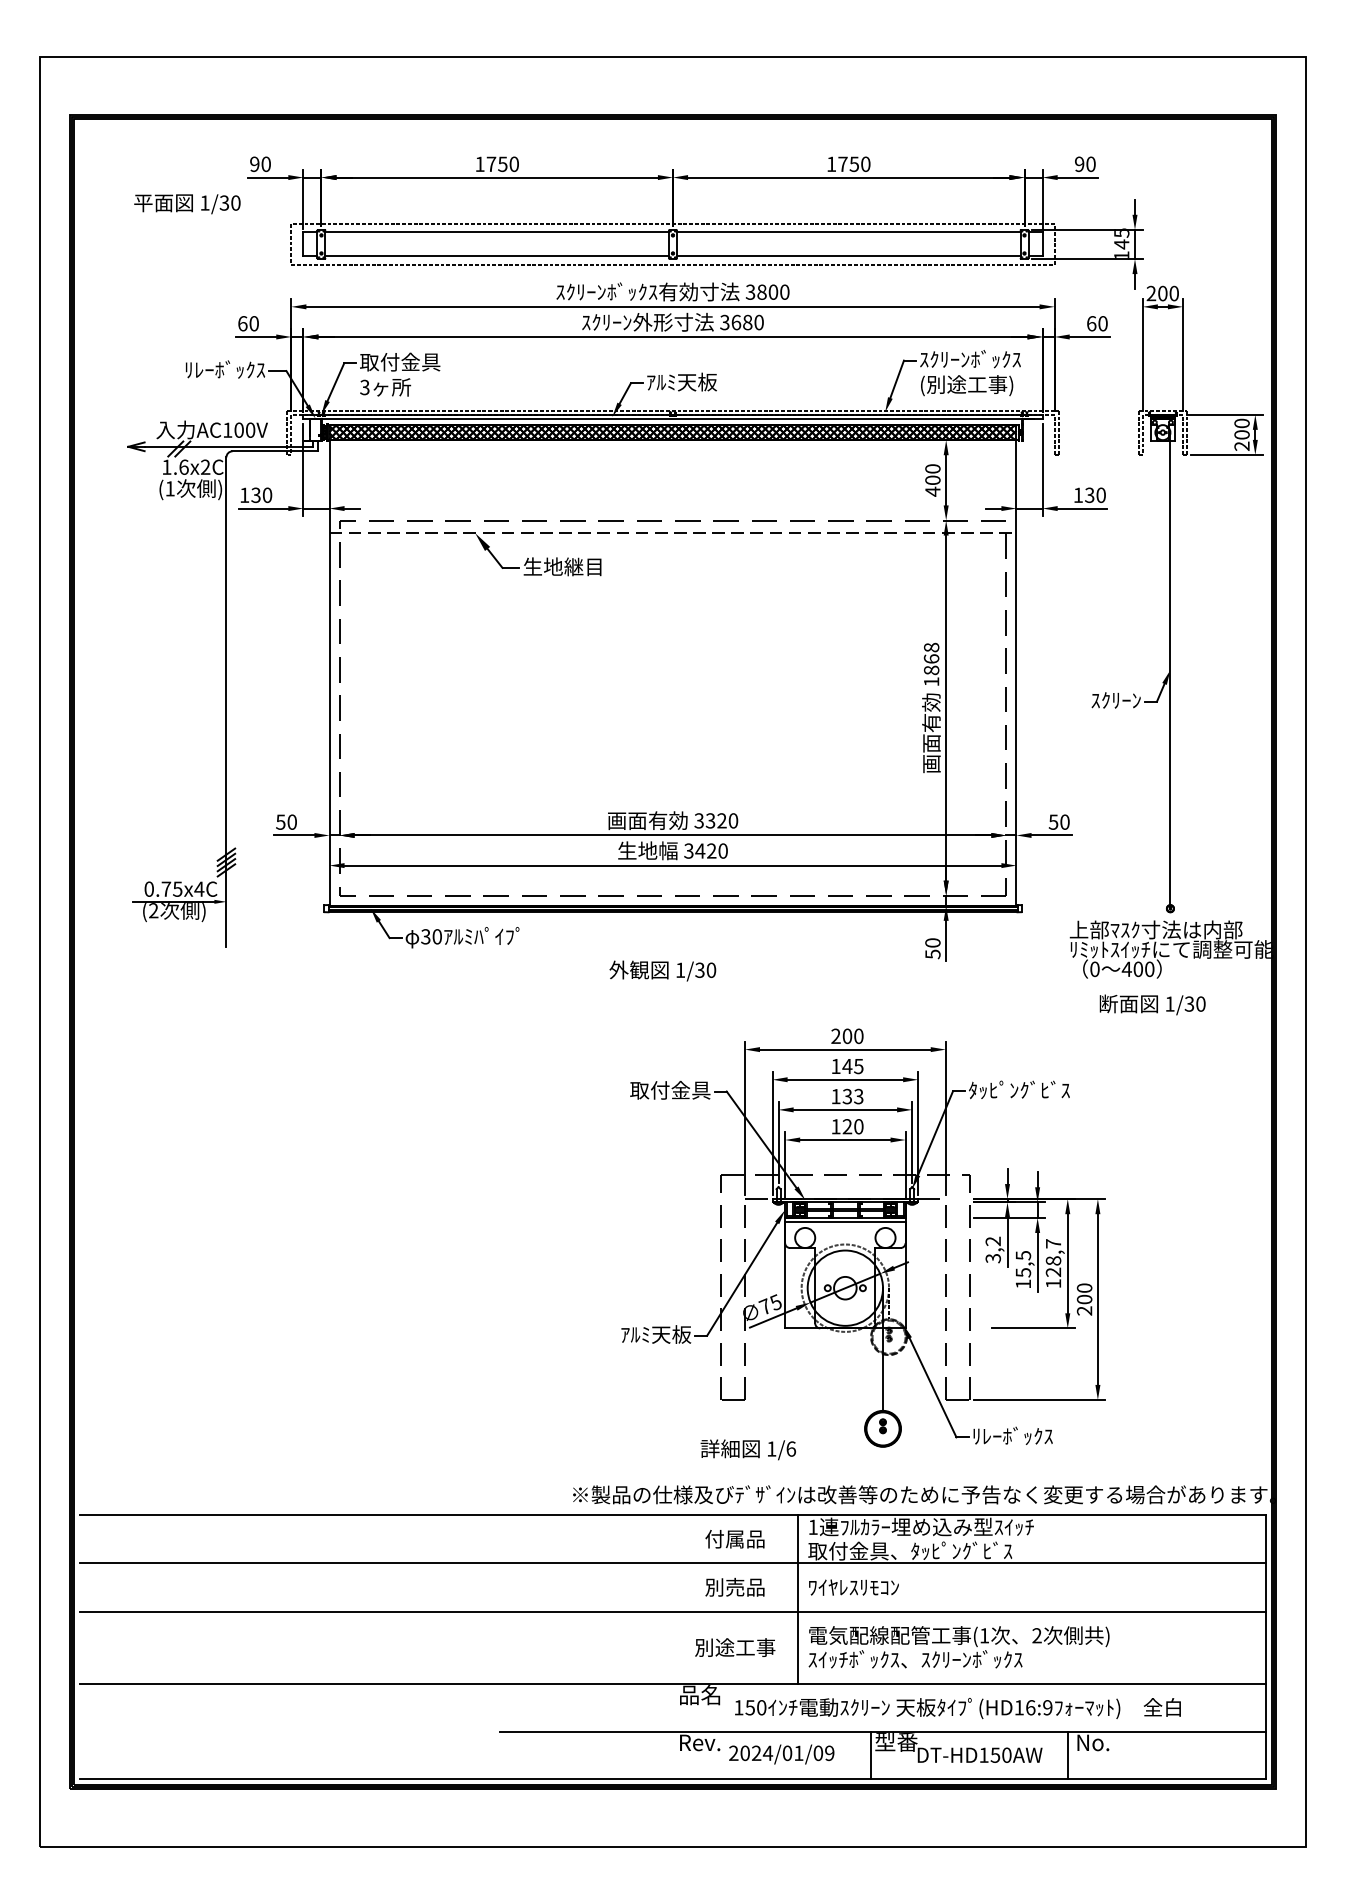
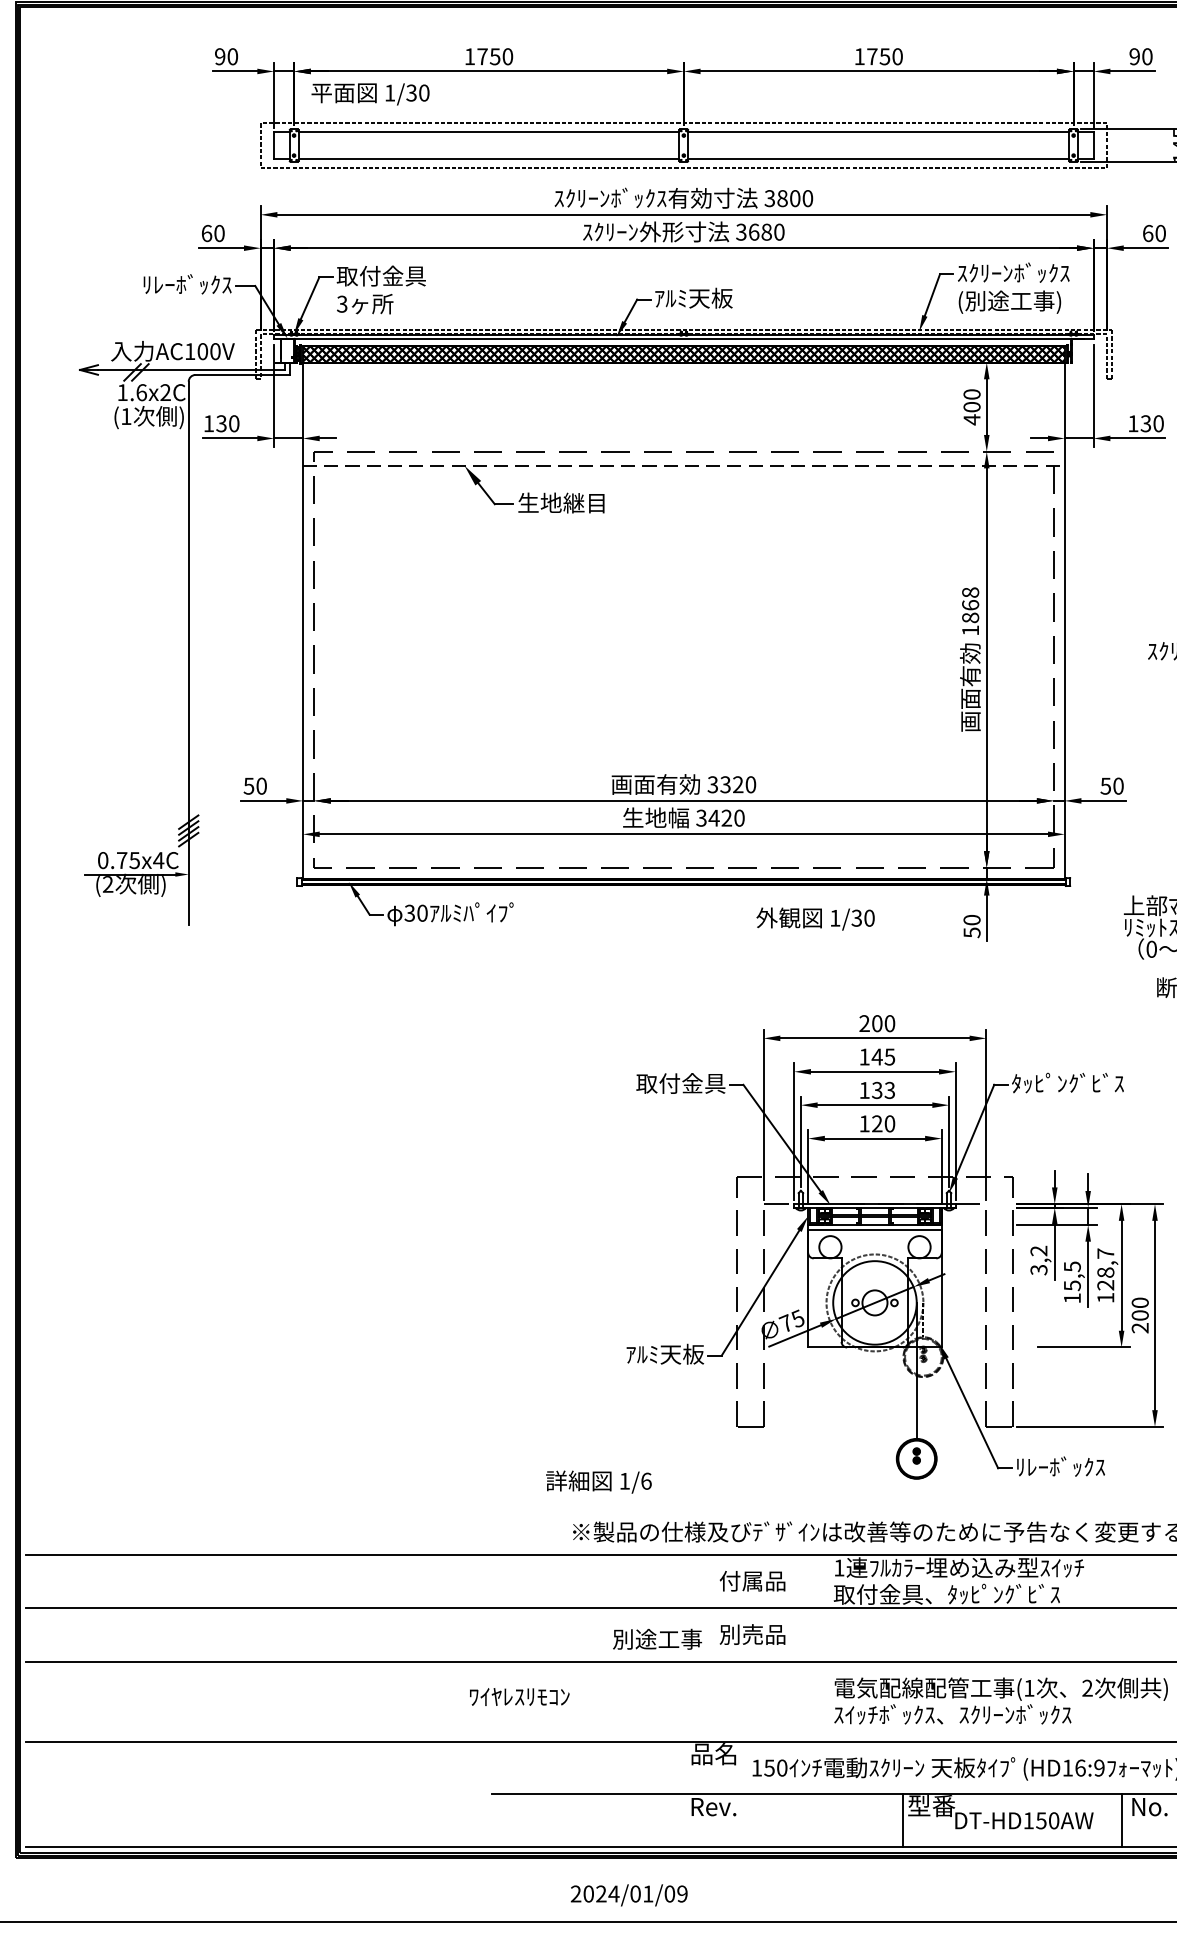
text: (187, 204) -> (370, 94), moved
text: (662, 970) -> (815, 918), moved
text: (747, 1449) -> (597, 1481), moved
text: (853, 1587) -> (519, 1696), moved
line: (797, 1599) -> (821, 1648), removed
text: (735, 1647) -> (657, 1639), moved
text: (781, 1754) -> (628, 1895), moved

